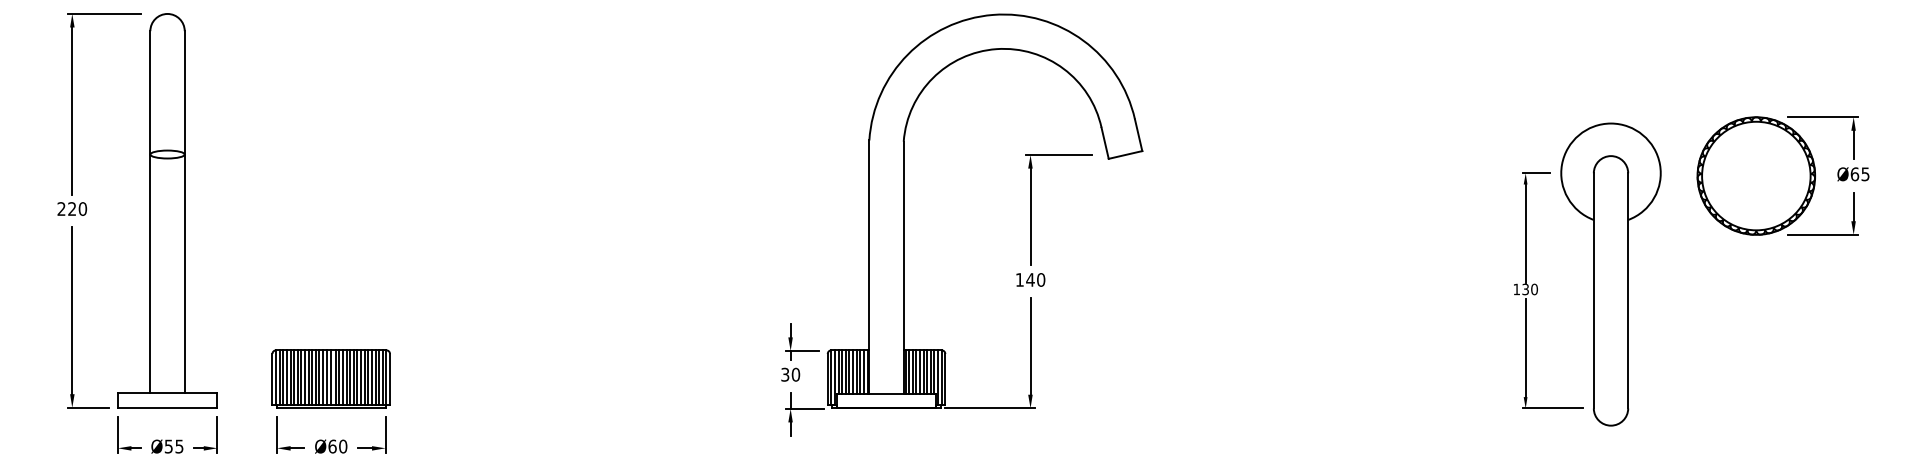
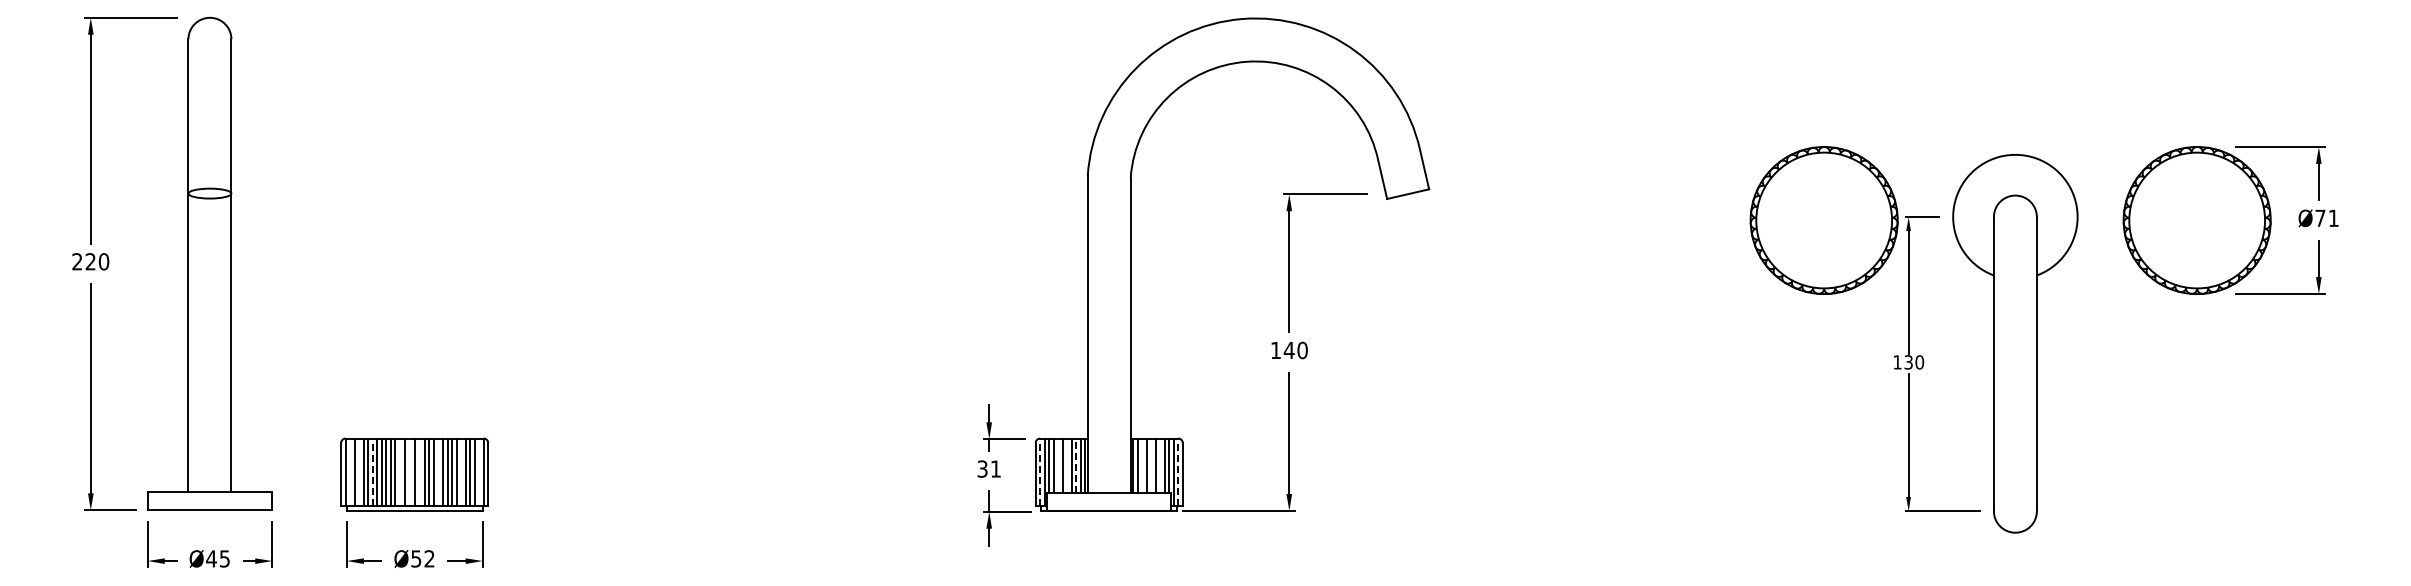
text: (1859, 174) -> (2326, 218), Ø65 -> Ø71
part: (1457, 176) -> (1823, 220), added
line: (845, 371) -> (1058, 465), removed
line: (853, 371) -> (1067, 465), removed
line: (860, 371) -> (1076, 465), solid -> dashed
line: (913, 371) -> (1142, 465), removed
line: (920, 371) -> (1151, 465), removed
line: (927, 371) -> (1160, 465), removed
text: (795, 374) -> (995, 468), 30 -> 31
line: (279, 377) -> (350, 472), removed
line: (287, 377) -> (359, 472), removed
line: (297, 377) -> (372, 472), solid -> dashed
line: (319, 377) -> (399, 472), removed
line: (327, 377) -> (409, 472), removed
line: (335, 377) -> (420, 472), removed
line: (350, 377) -> (438, 472), removed
line: (368, 377) -> (461, 472), removed
line: (383, 377) -> (479, 472), removed
line: (831, 377) -> (1040, 472), solid -> dashed
line: (941, 377) -> (1178, 472), solid -> dashed
text: (168, 446) -> (211, 558), Ø55 -> Ø45
text: (337, 446) -> (422, 558), Ø60 -> Ø52

